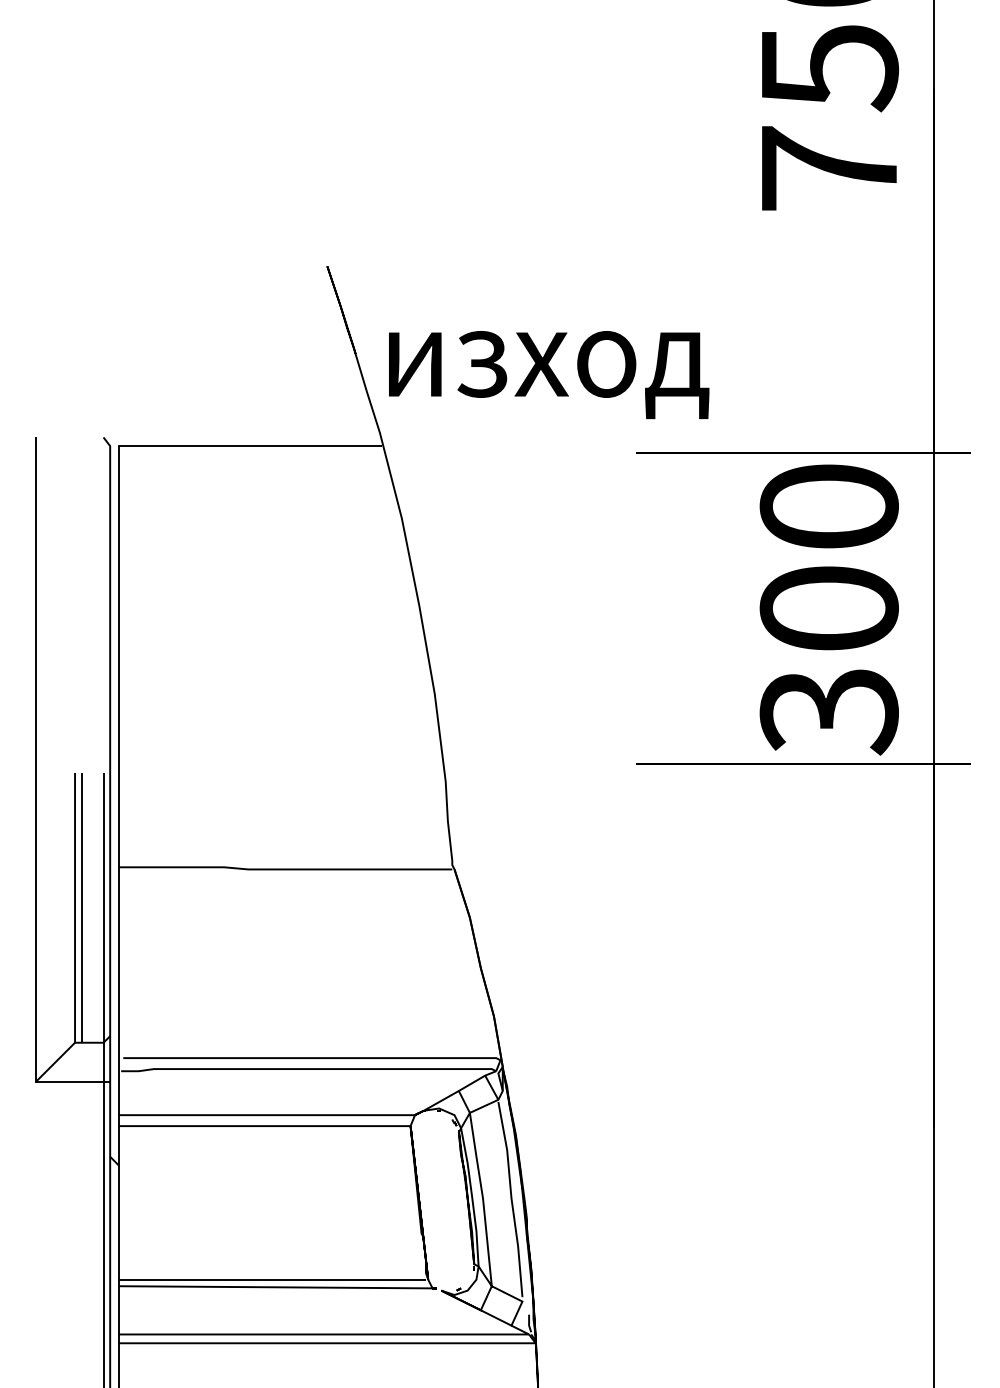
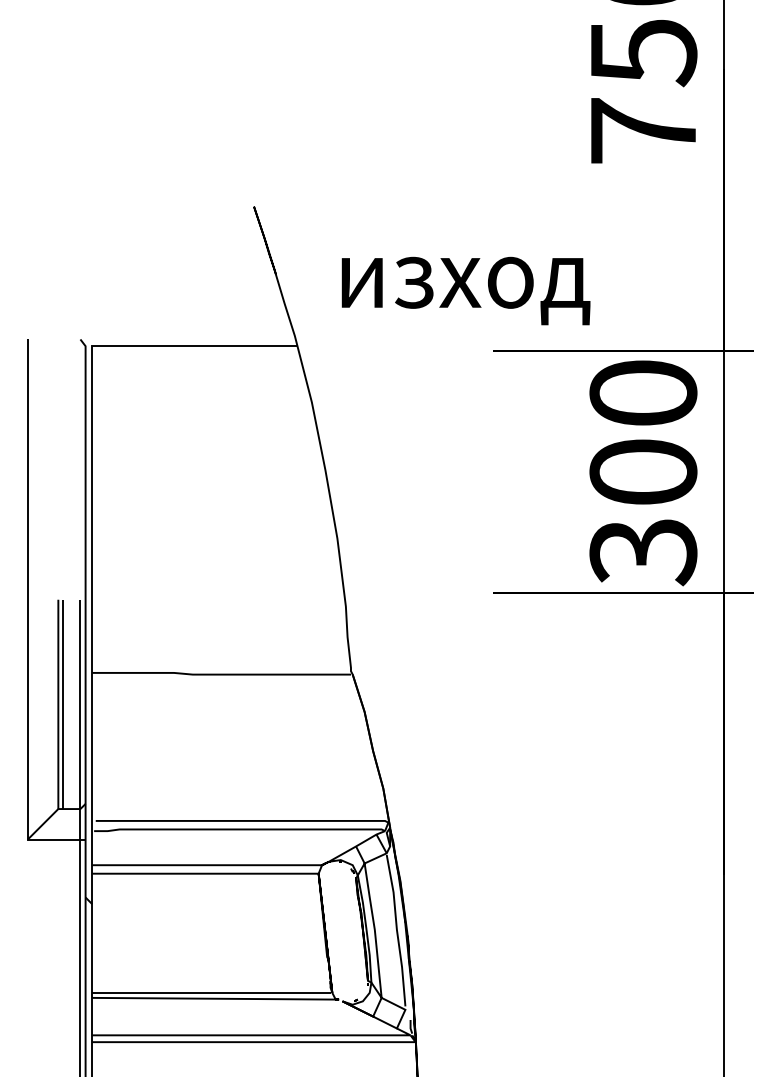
text: (548, 374) -> (465, 290), moved

